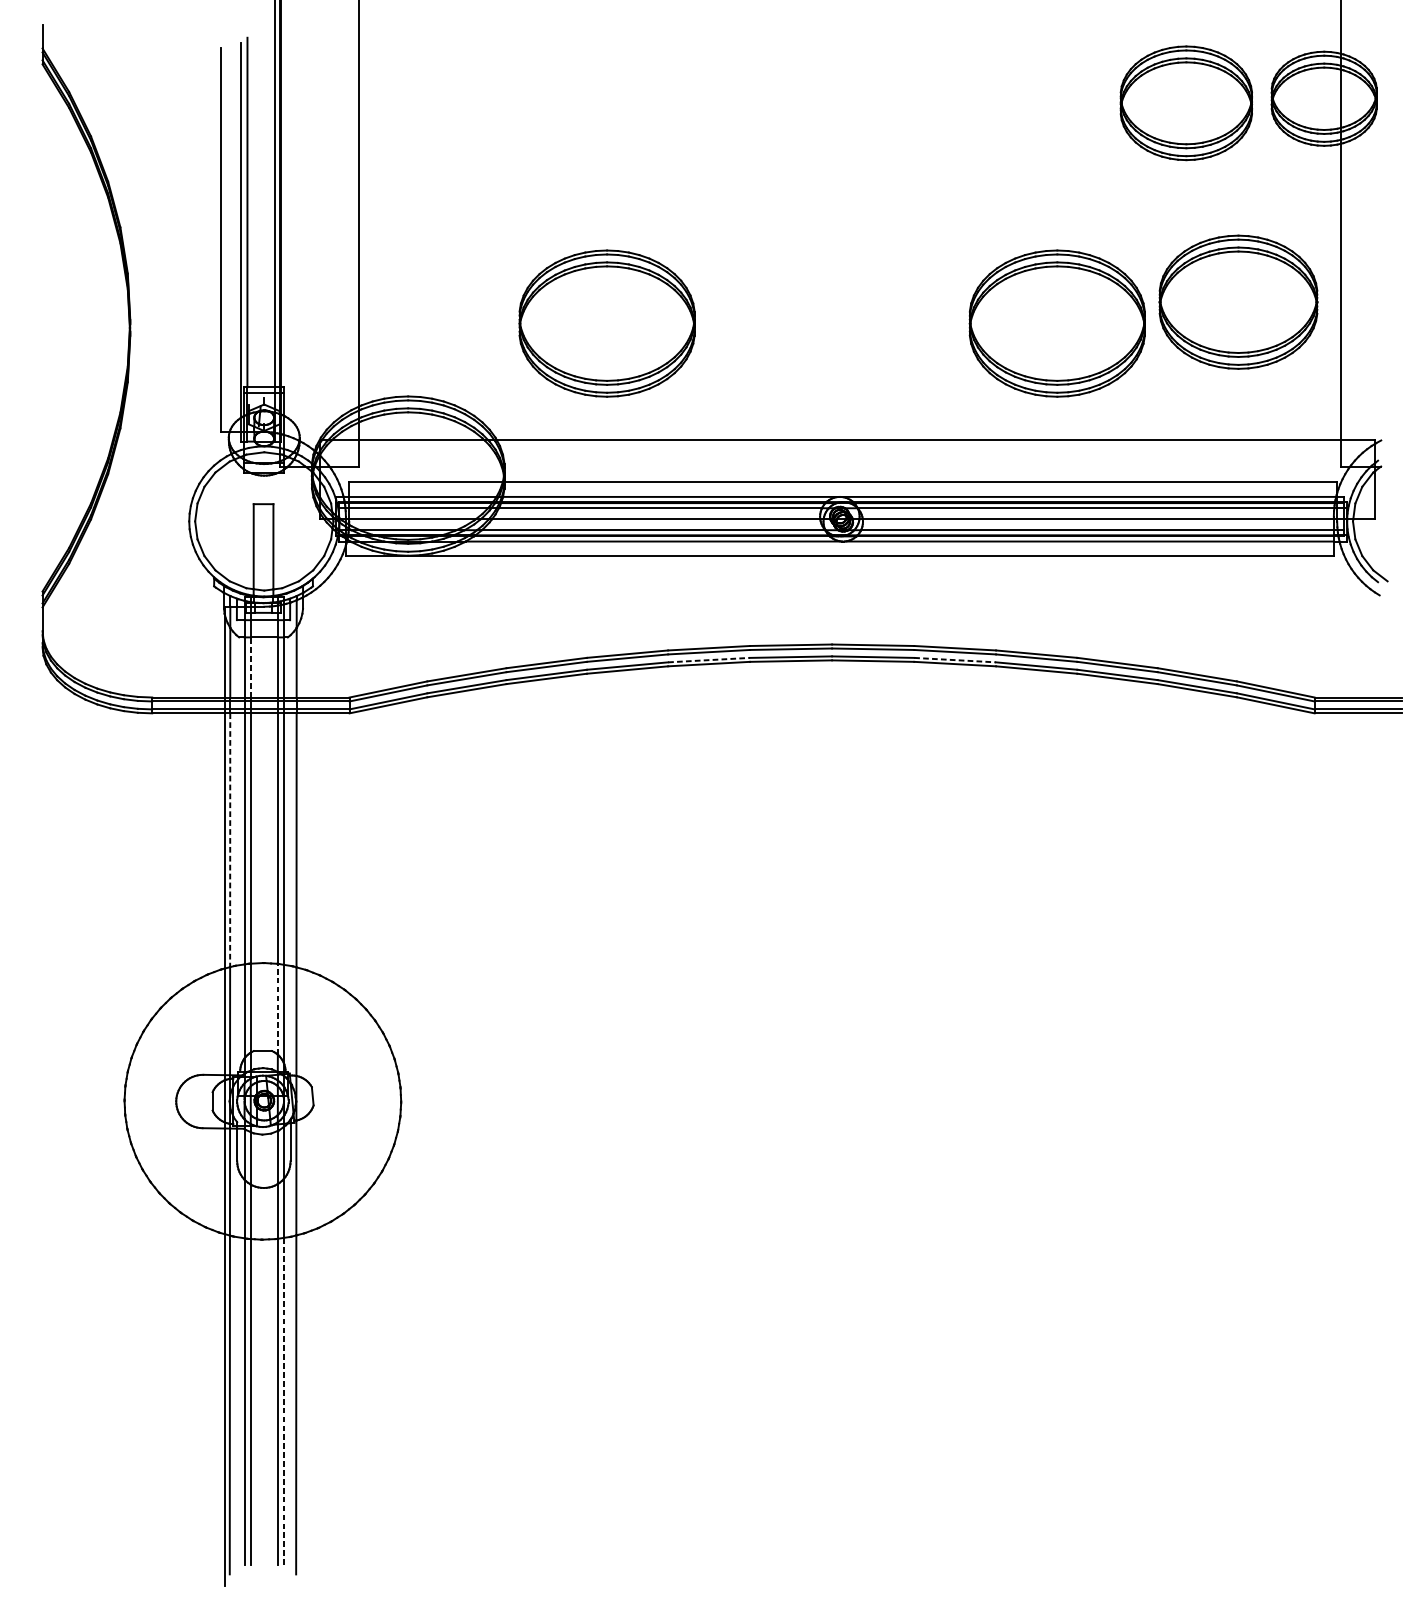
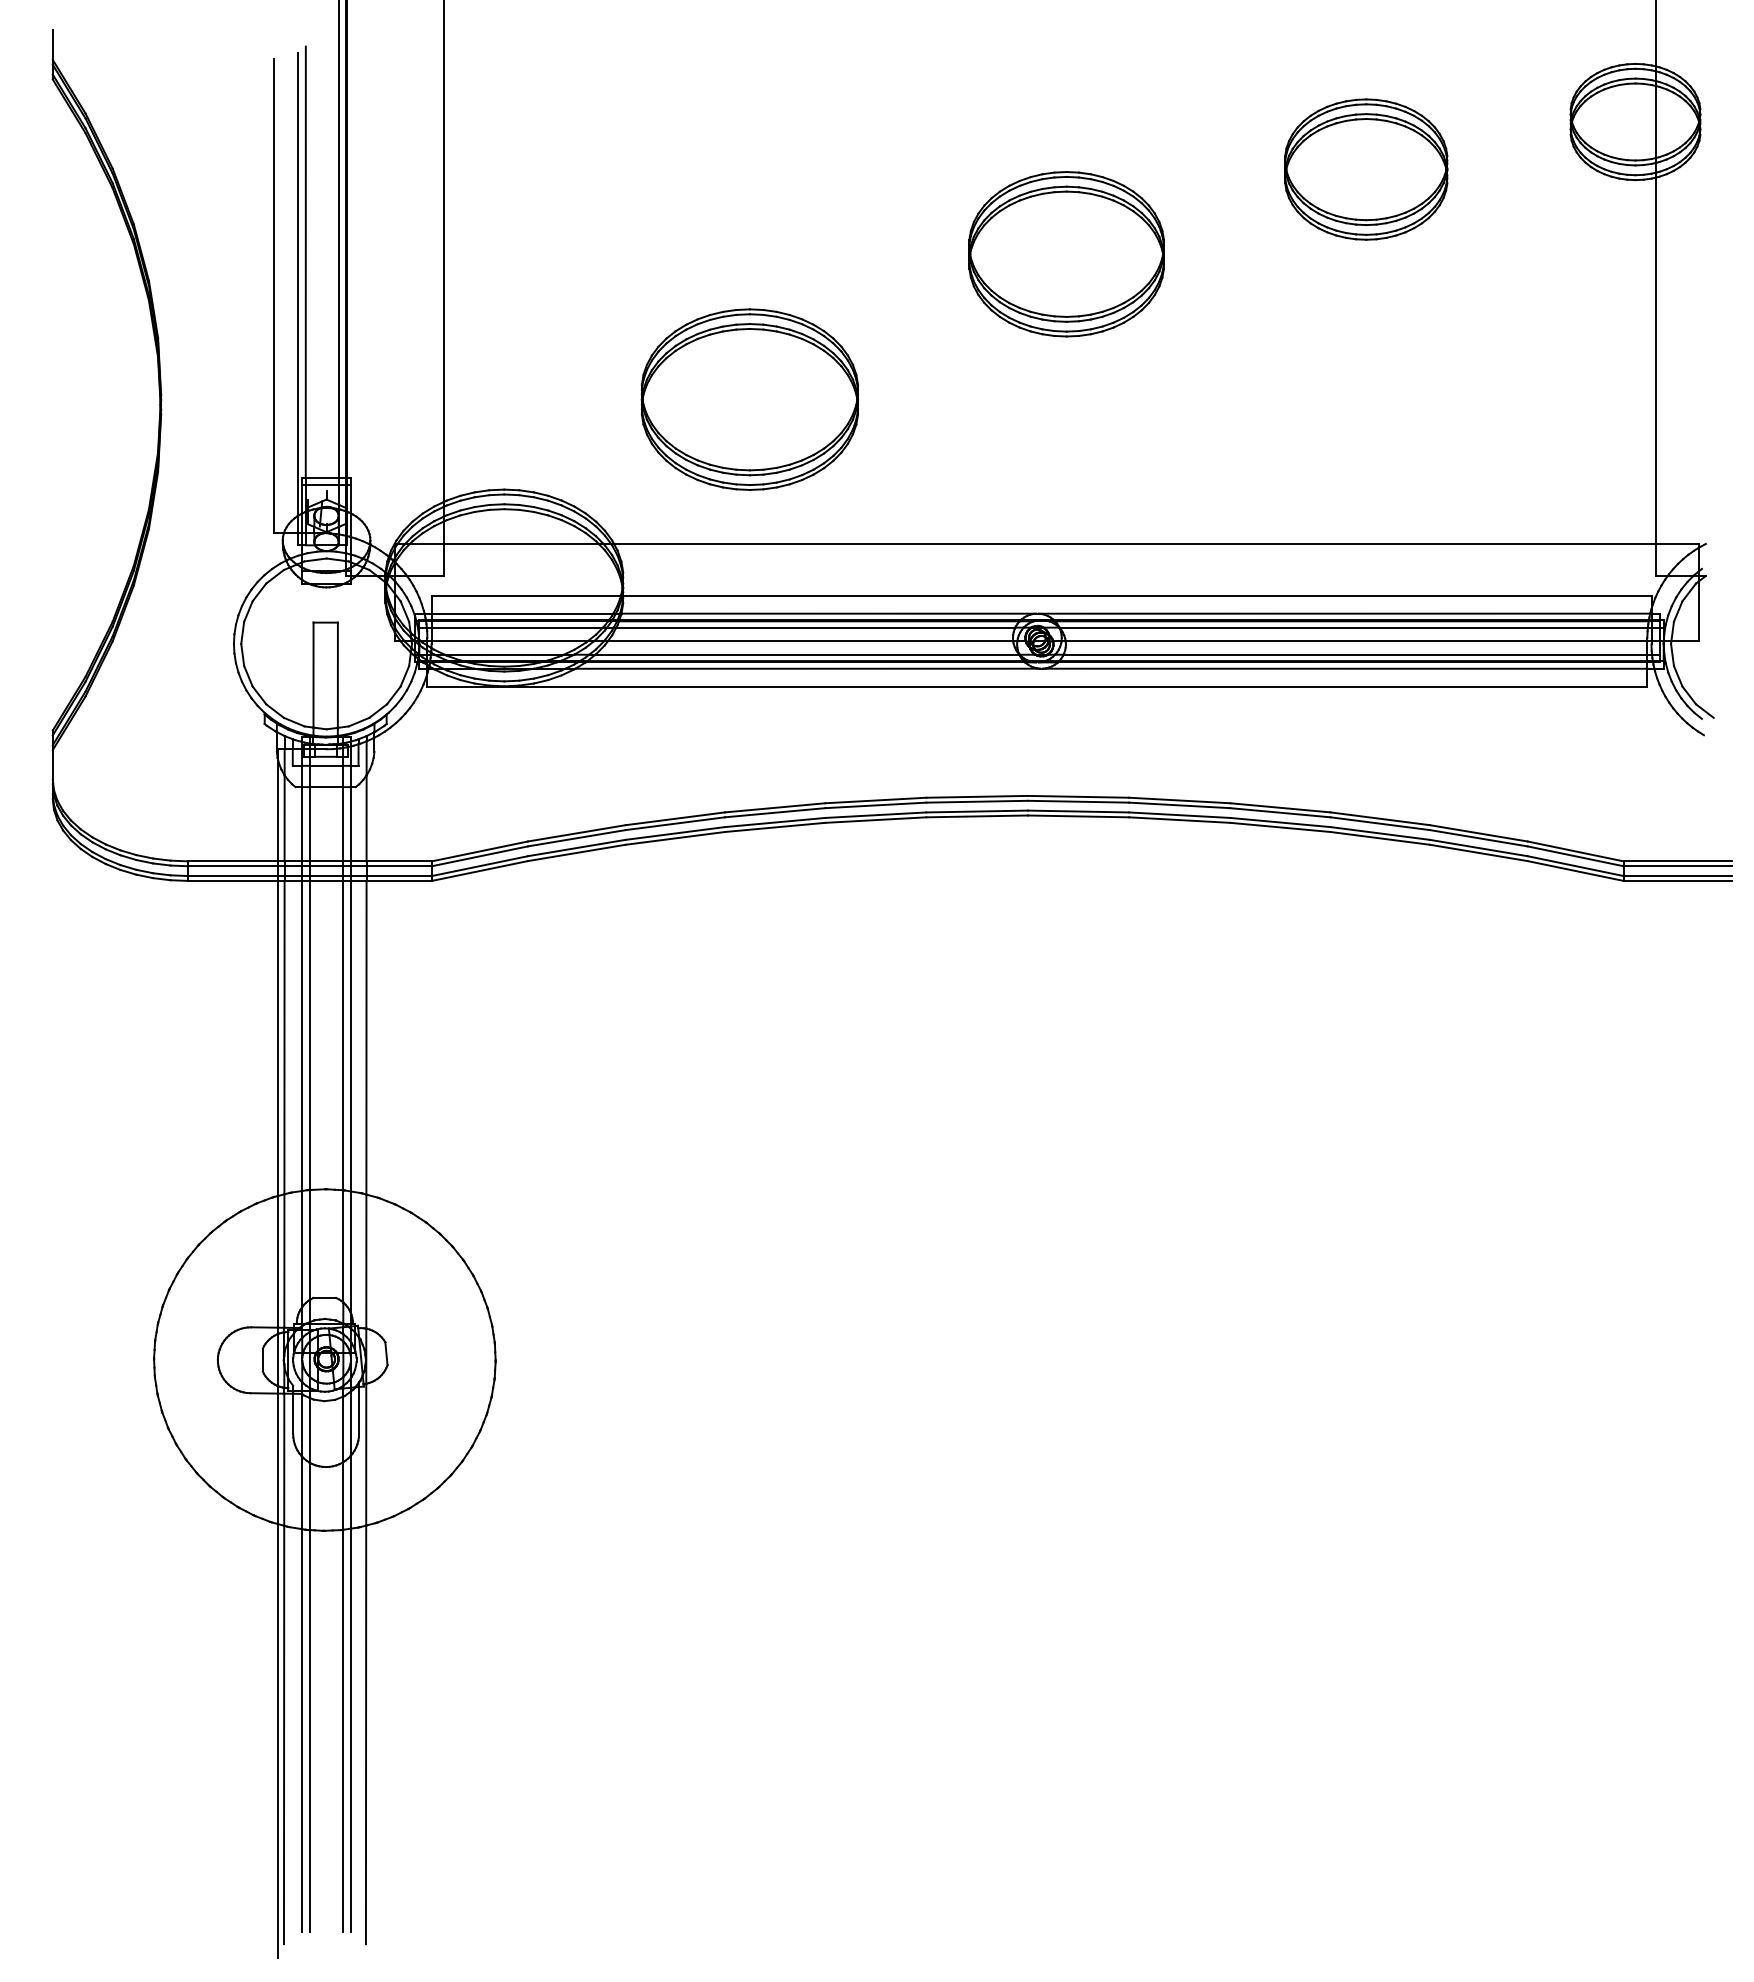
part: (1186, 103) -> (1366, 169), moved
part: (1238, 302) -> (1066, 254), moved
part: (1056, 323) -> (1305, 399), removed
line: (708, 660) -> (875, 815), dashed -> solid
line: (954, 660) -> (1179, 815), dashed -> solid
line: (250, 666) -> (309, 823), dashed -> solid
line: (230, 840) -> (284, 1037), dashed -> solid
line: (277, 1008) -> (343, 1245), dashed -> solid
line: (284, 1401) -> (351, 1730), dashed -> solid

